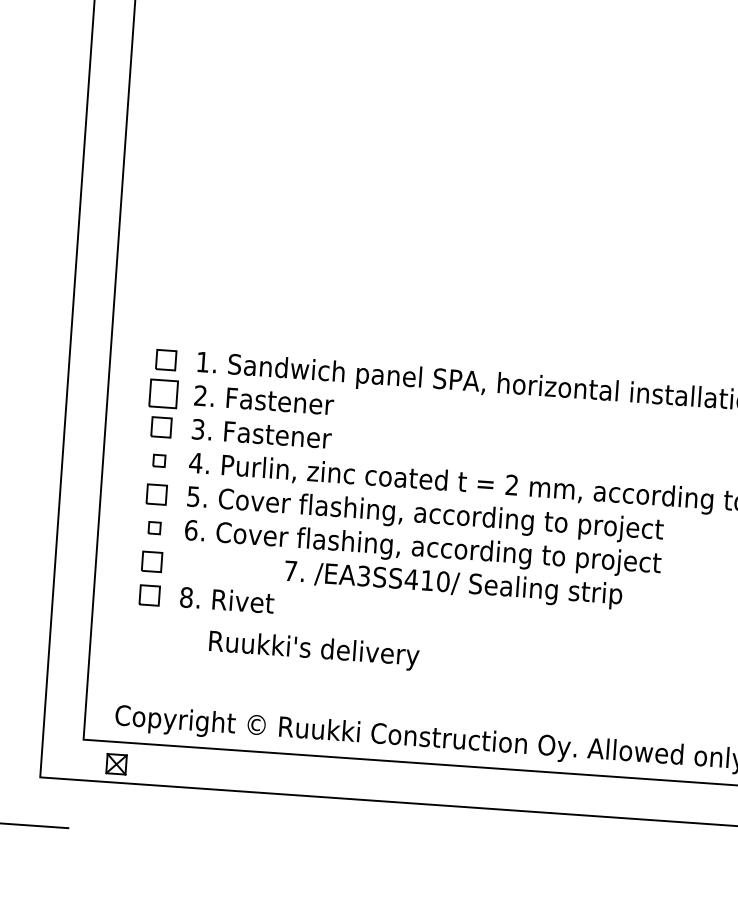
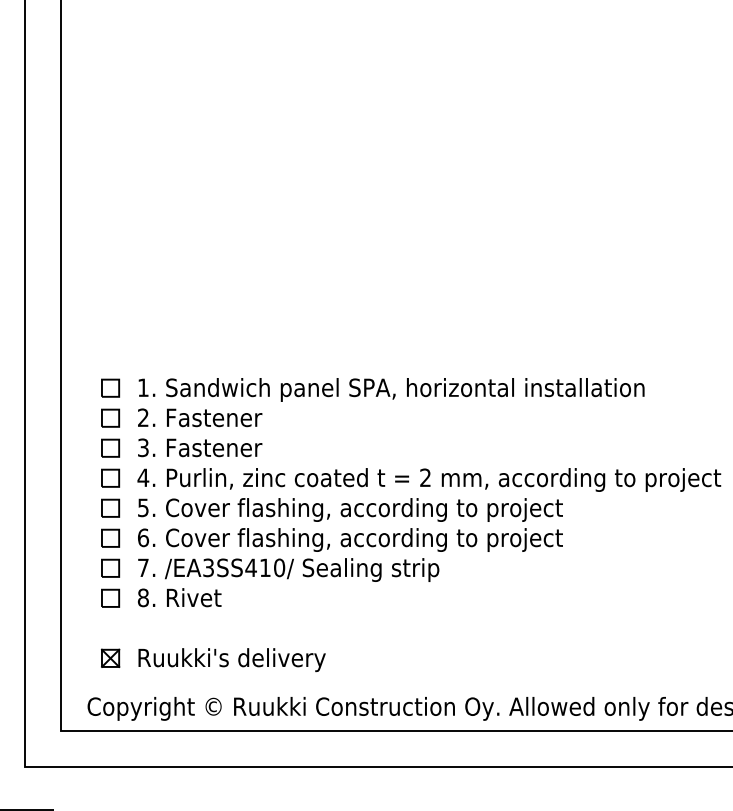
part: (163, 392) -> (110, 417), size x0.71
part: (159, 460) -> (110, 477), size x1.67
part: (154, 527) -> (110, 537), size x1.67
text: (453, 584) -> (288, 569), moved
text: (313, 651) -> (231, 660), moved
part: (116, 763) -> (110, 657), moved

